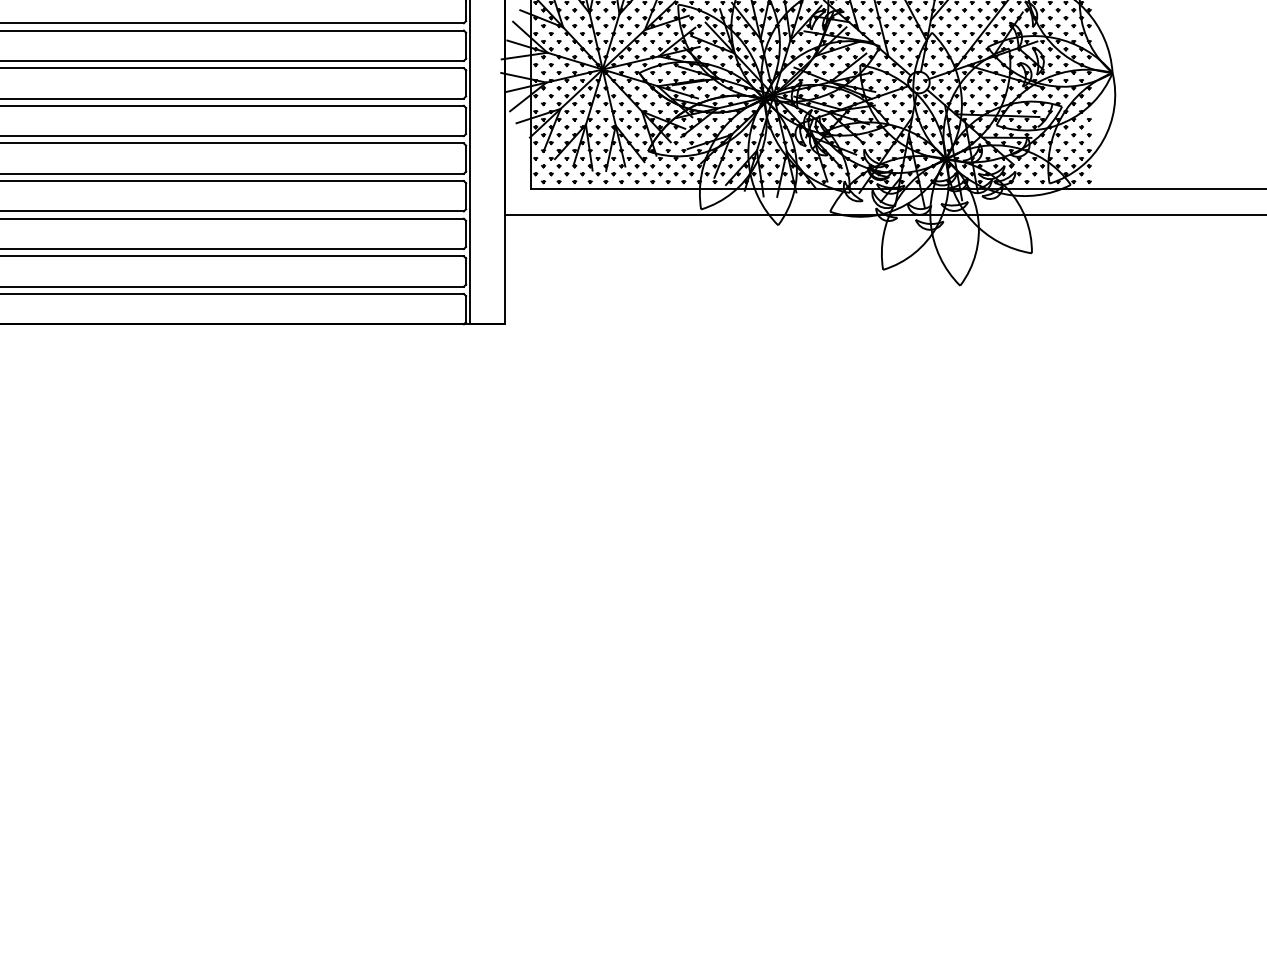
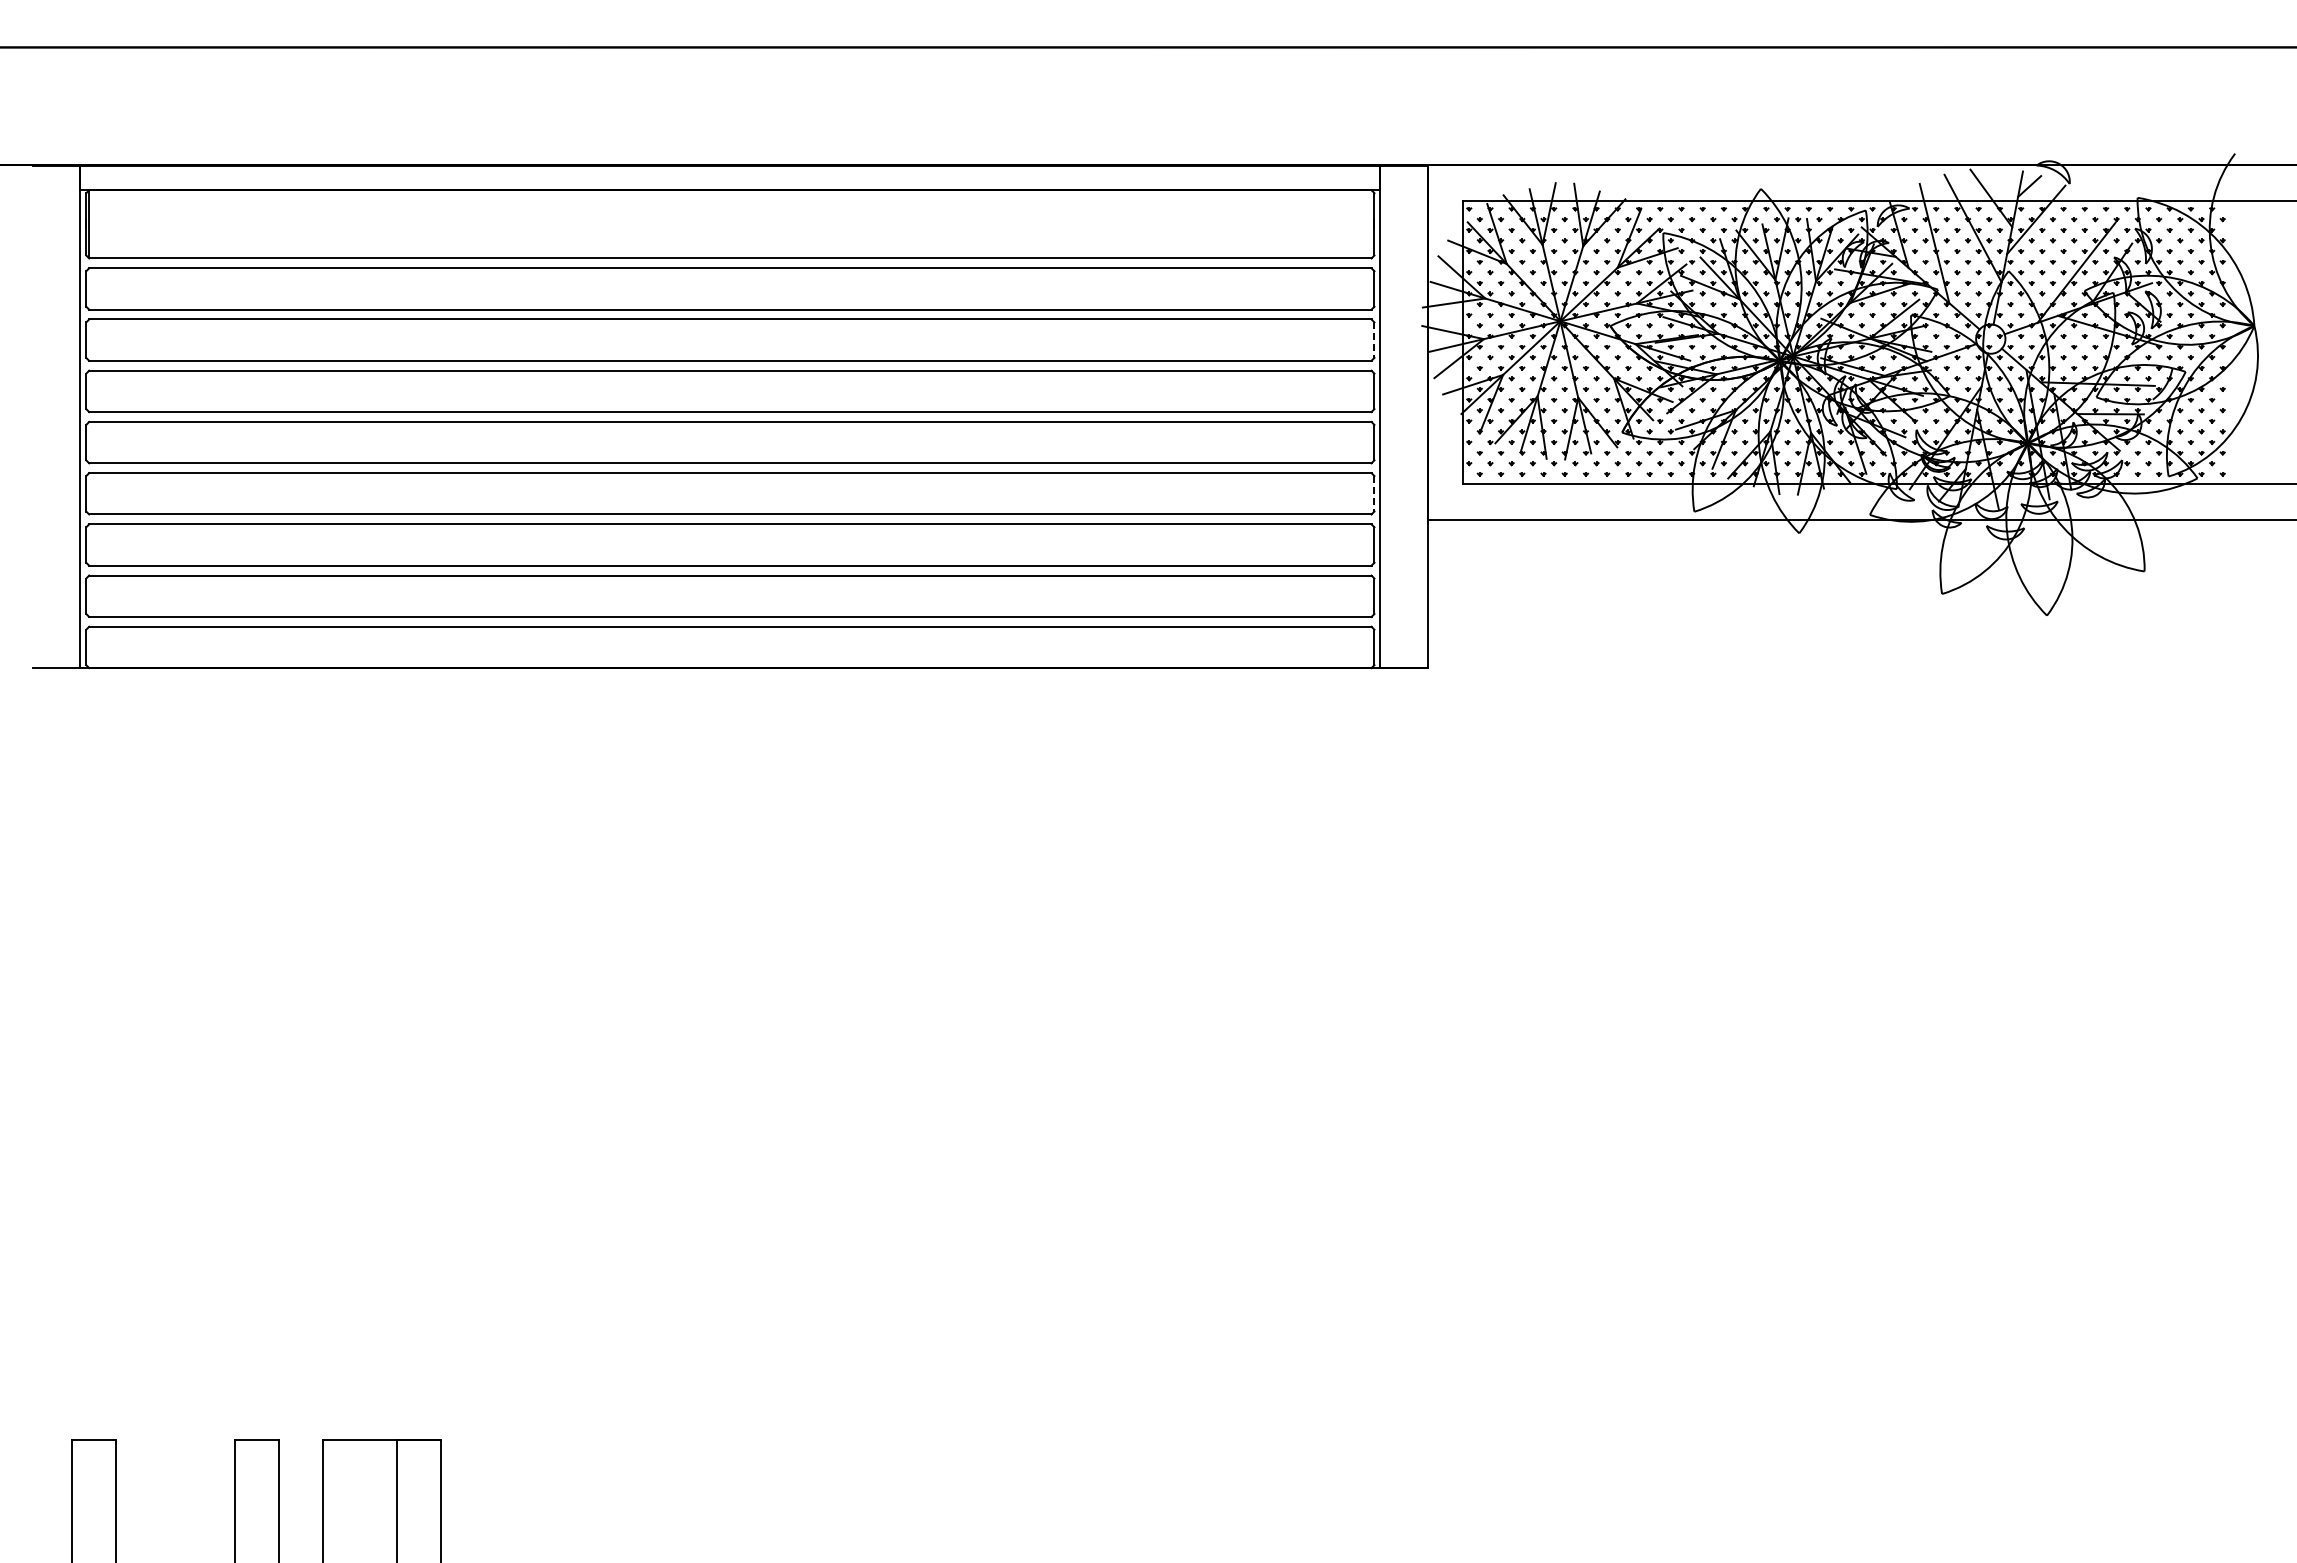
line: (466, 83) -> (1374, 340), solid -> dashed
line: (466, 196) -> (1374, 493), solid -> dashed

